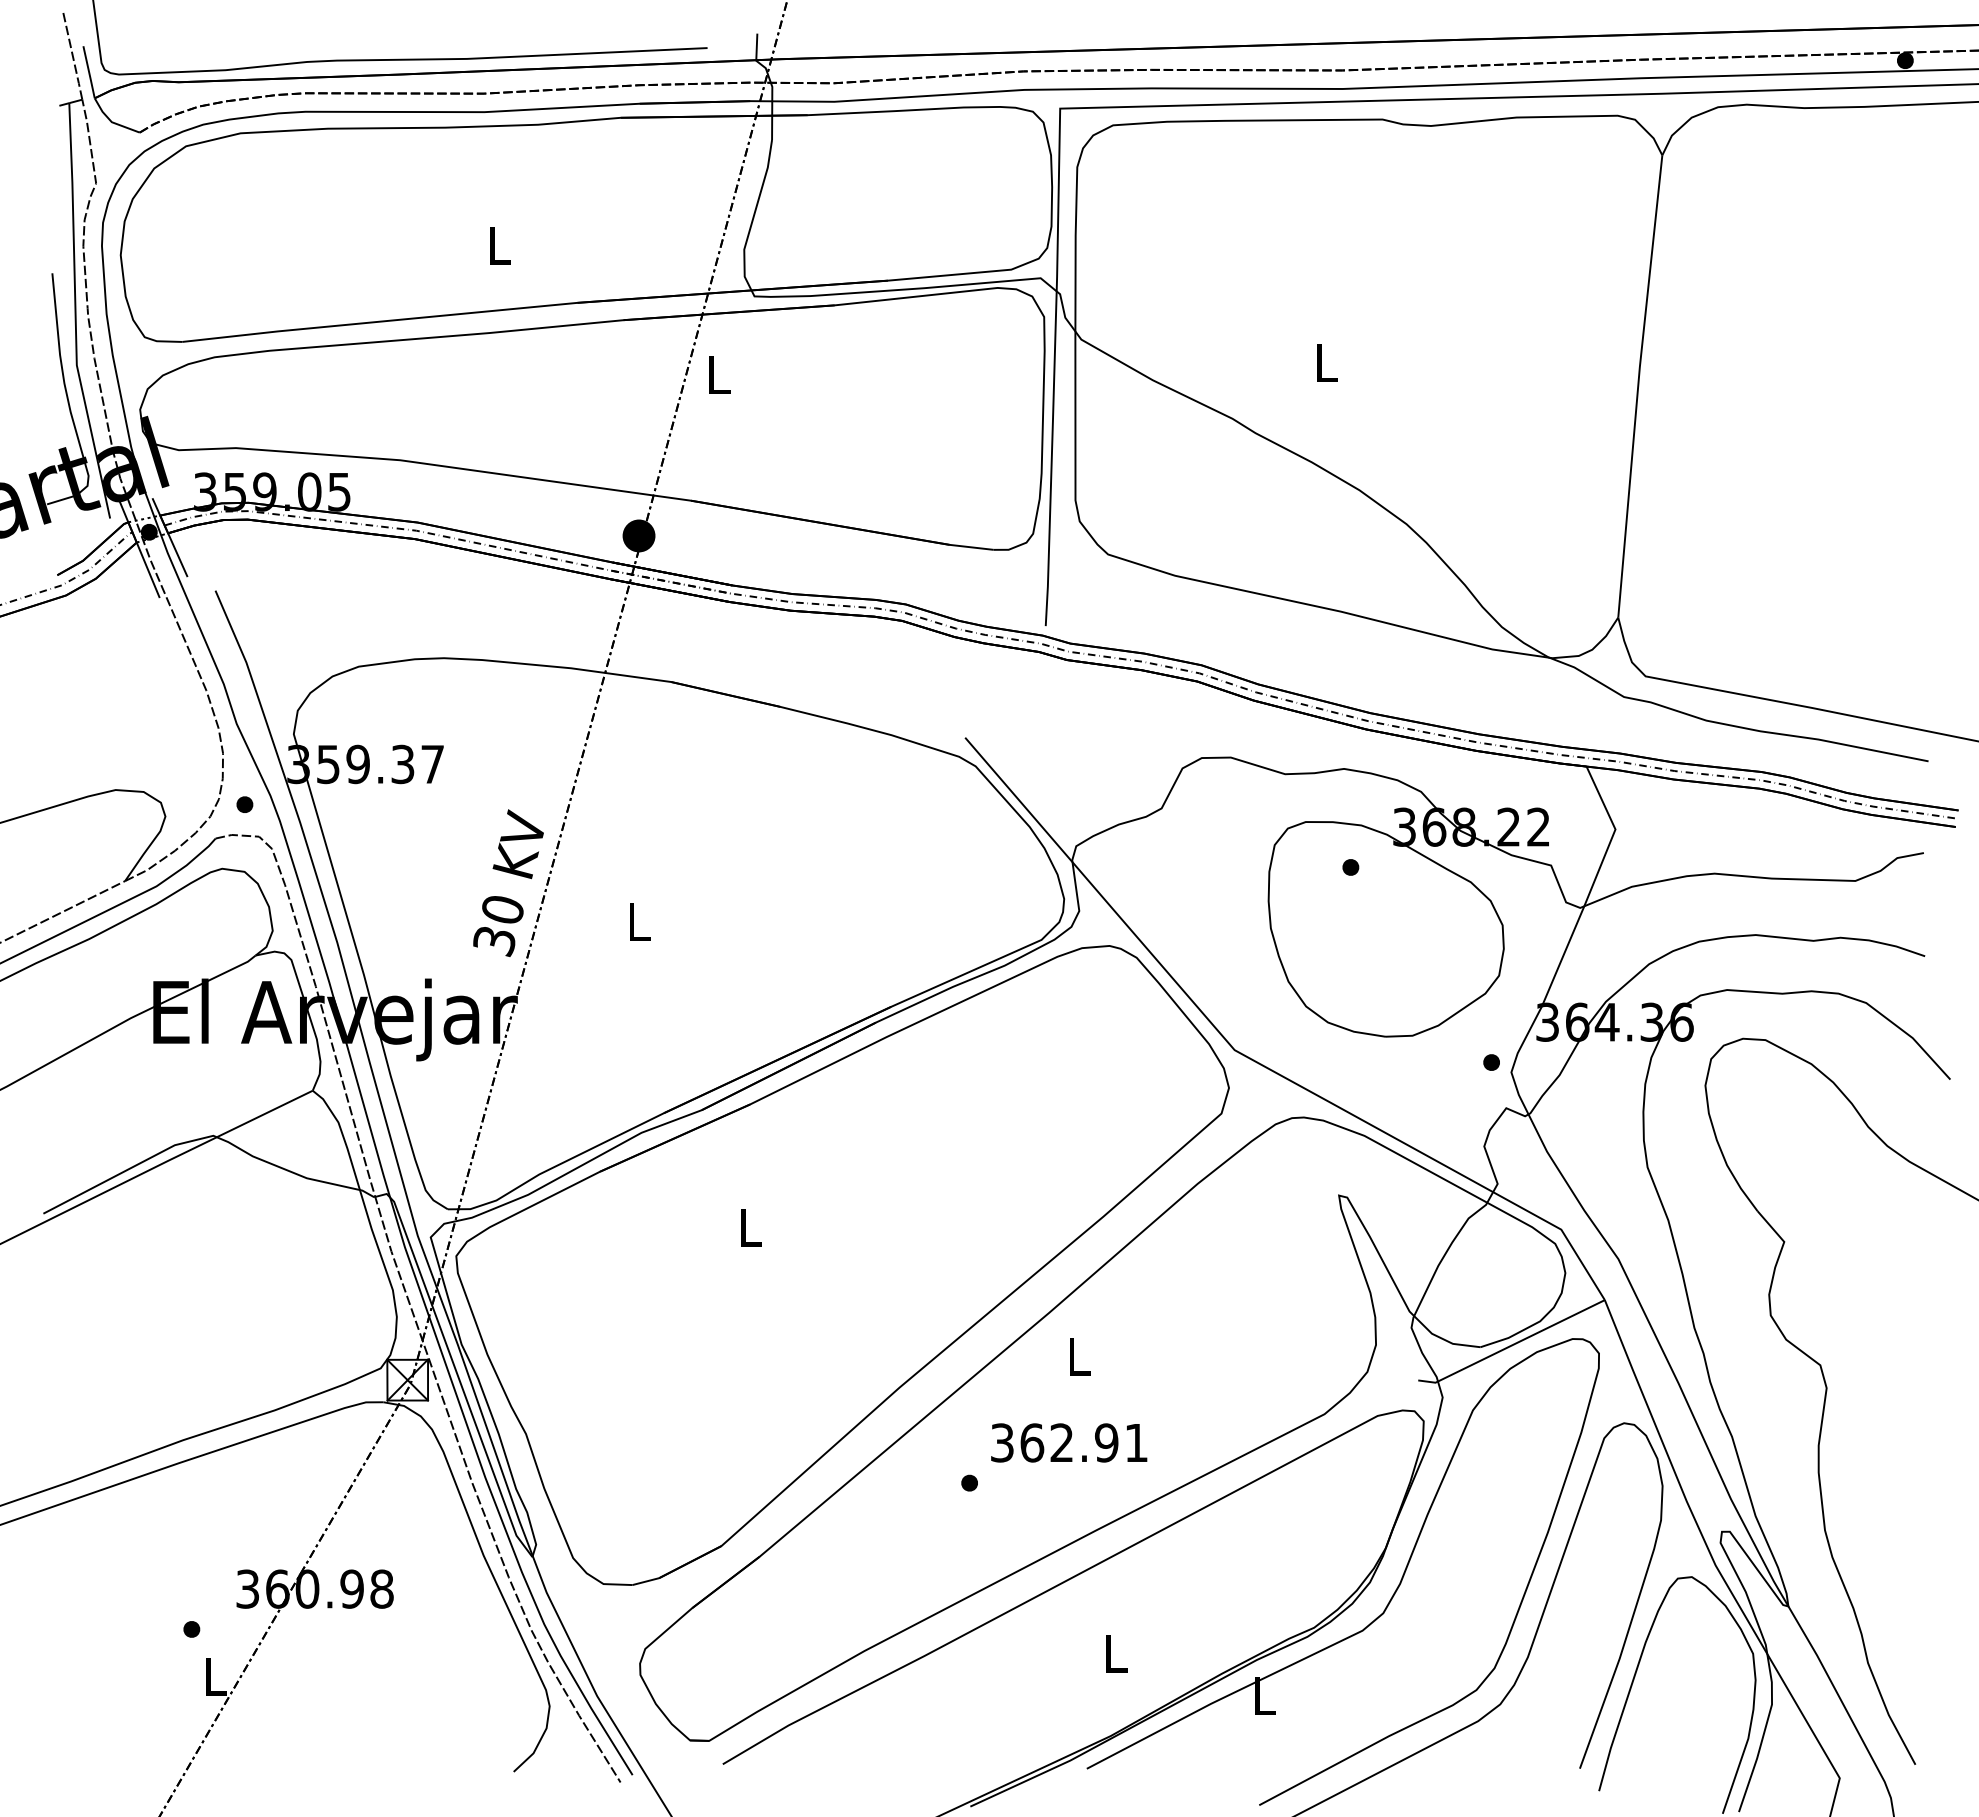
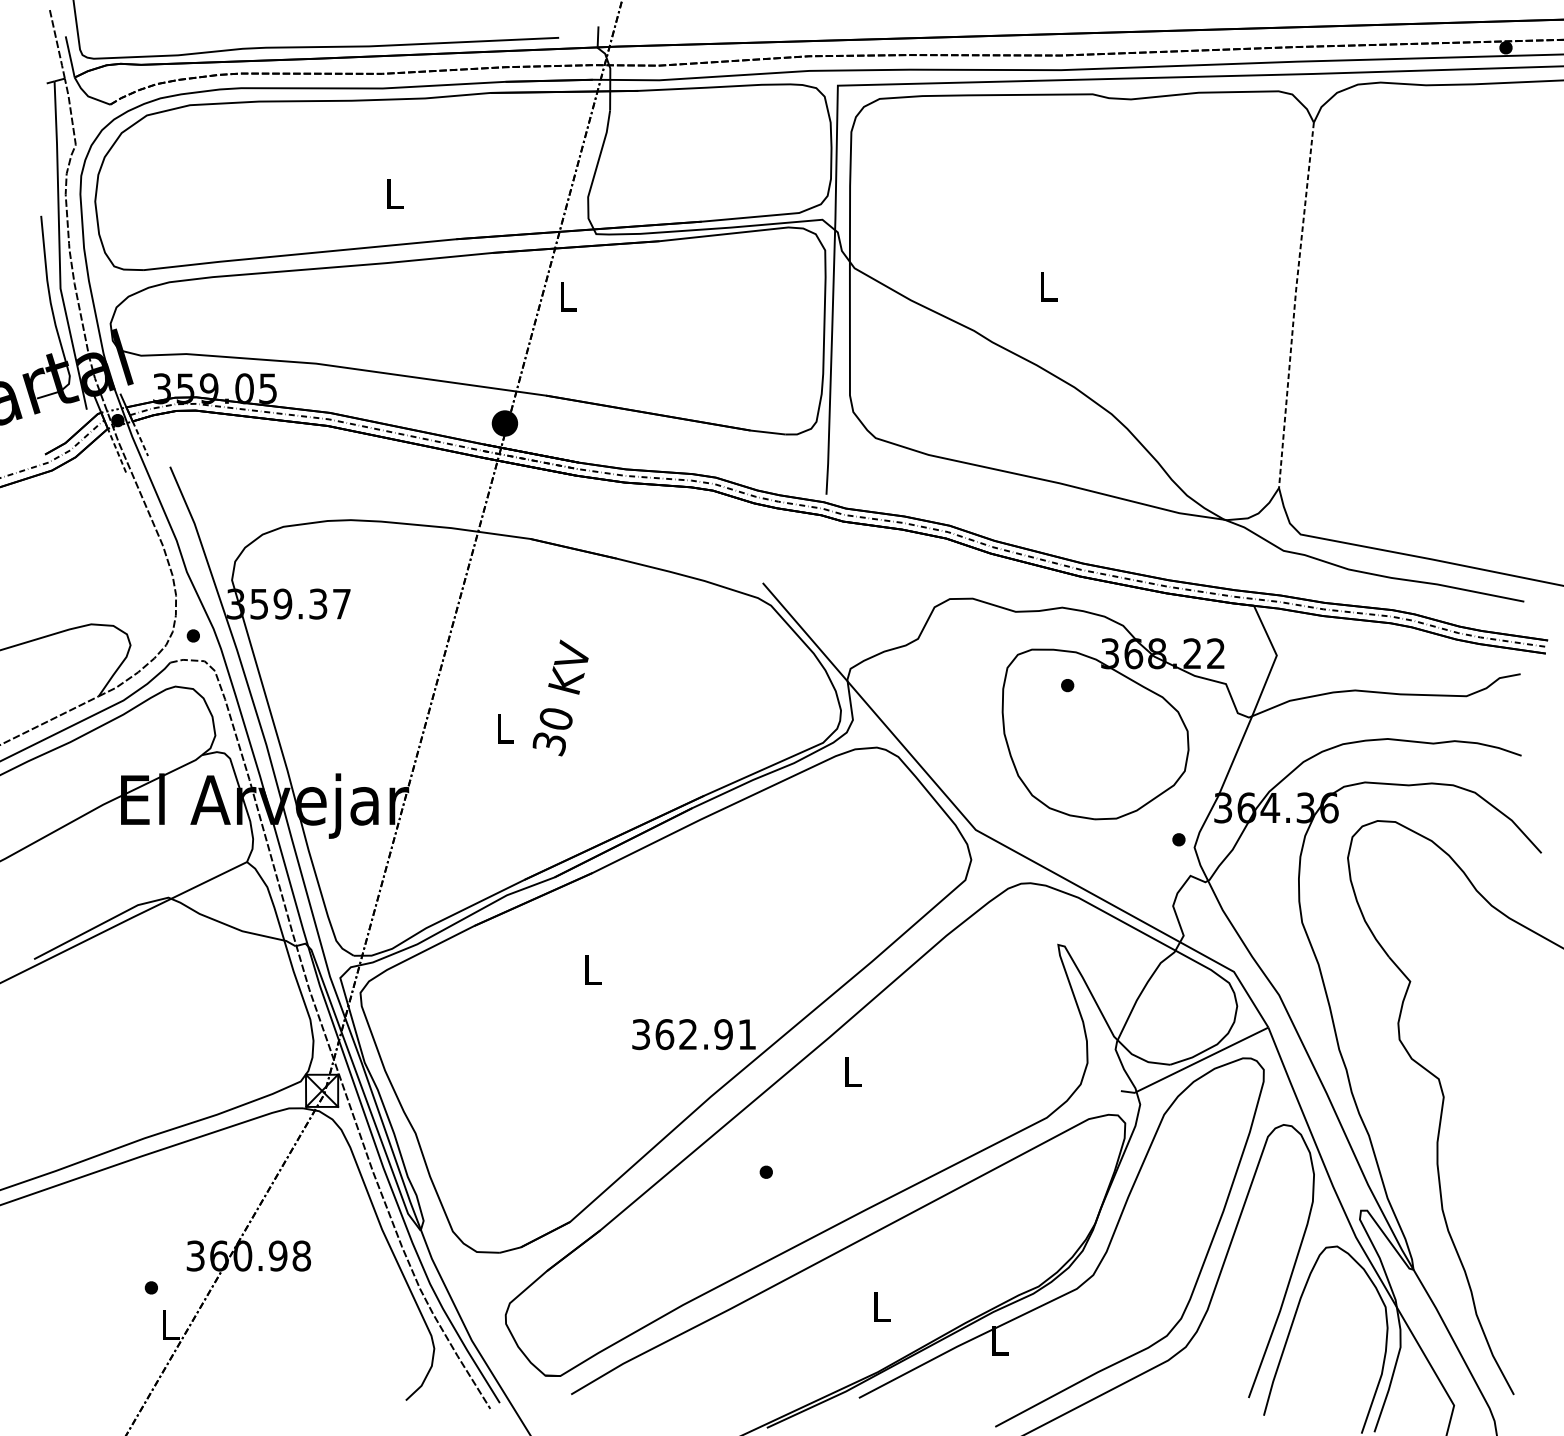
line: (1638, 385) -> (1295, 304), solid -> dashed
line: (177, 555) -> (140, 438), solid -> dashed
line: (148, 570) -> (117, 450), solid -> dashed
text: (508, 882) -> (560, 697), moved
text: (1069, 1442) -> (694, 1034), moved

